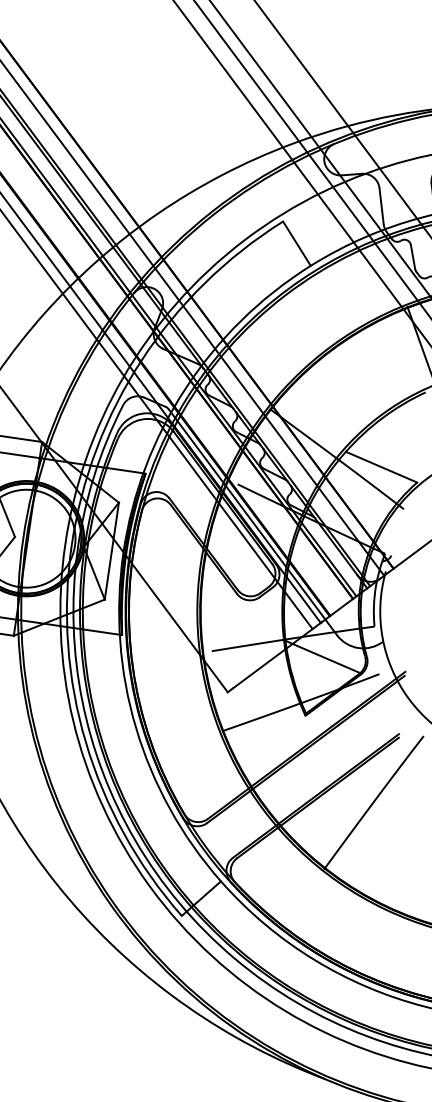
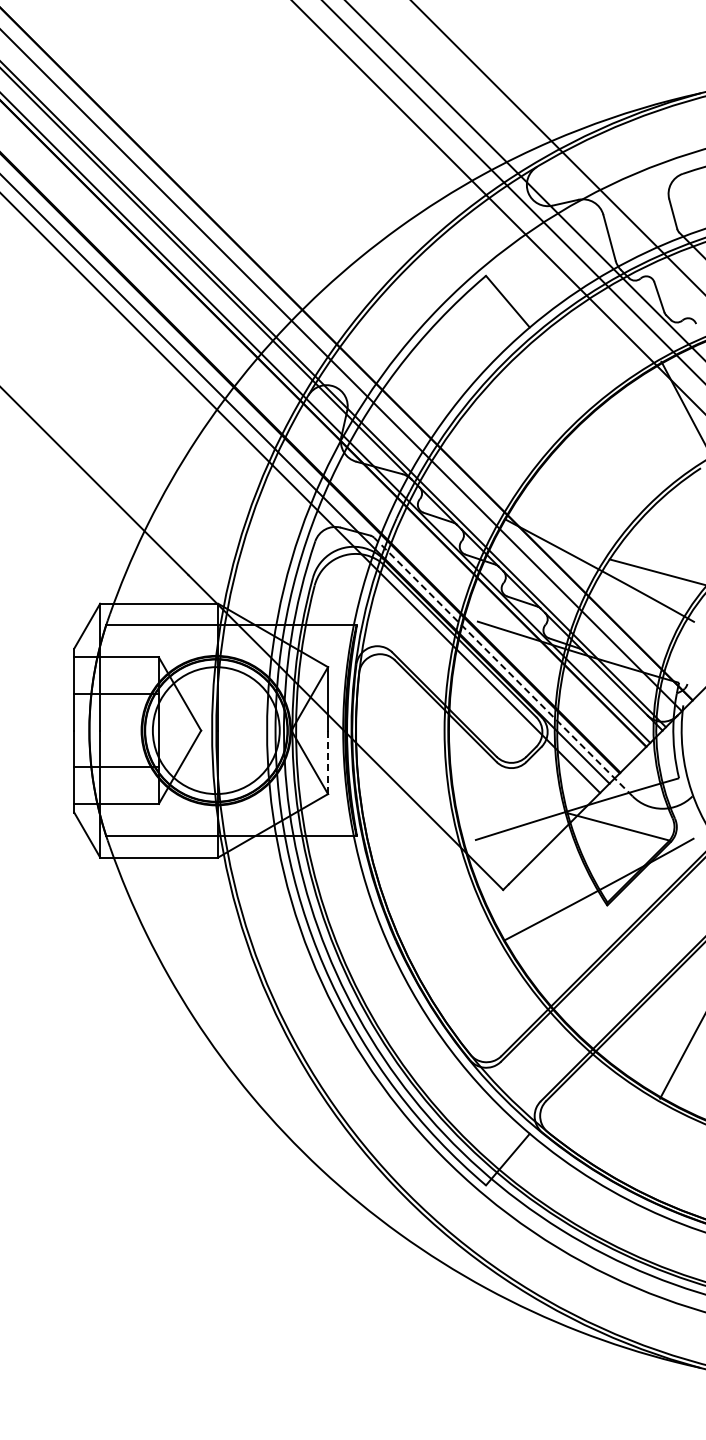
line: (252, 522) -> (503, 667), solid -> dashed
line: (108, 575) -> (328, 762), solid -> dashed

